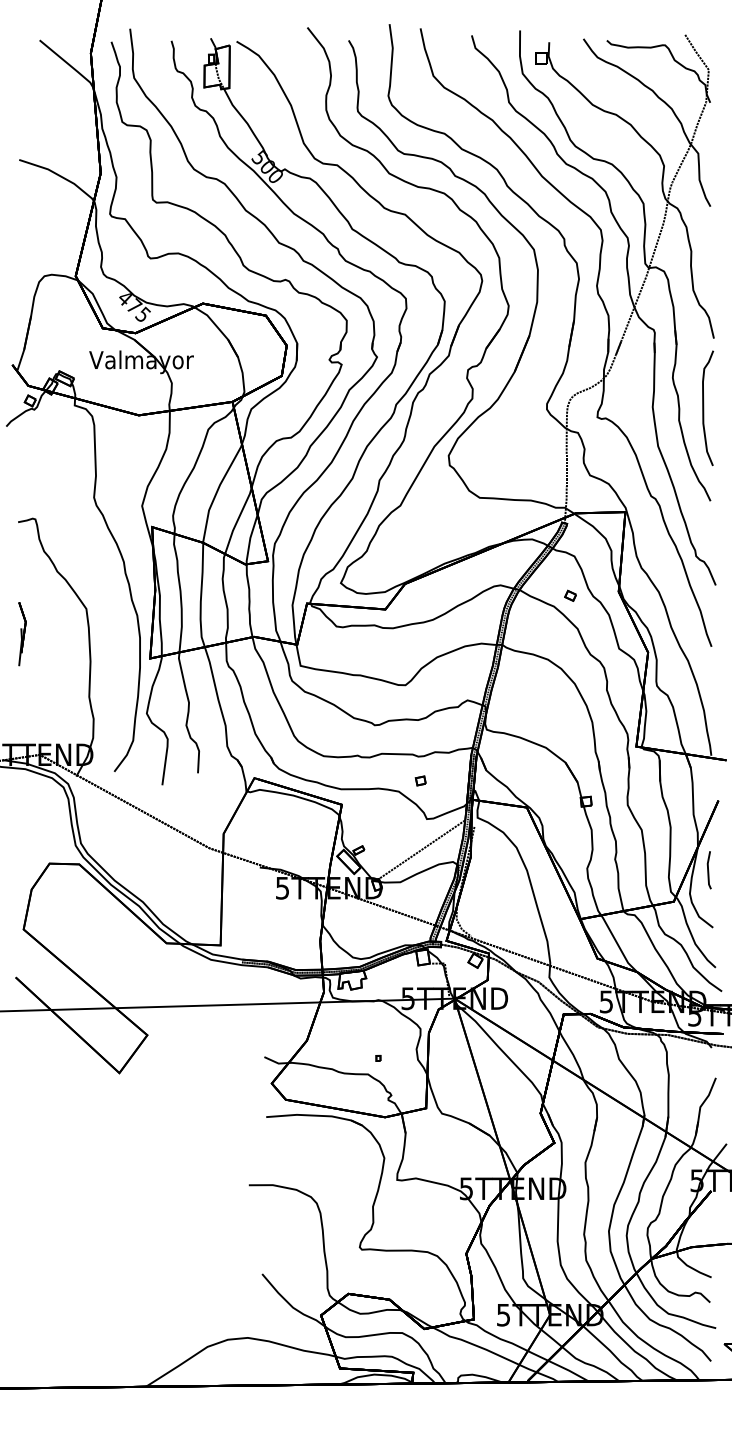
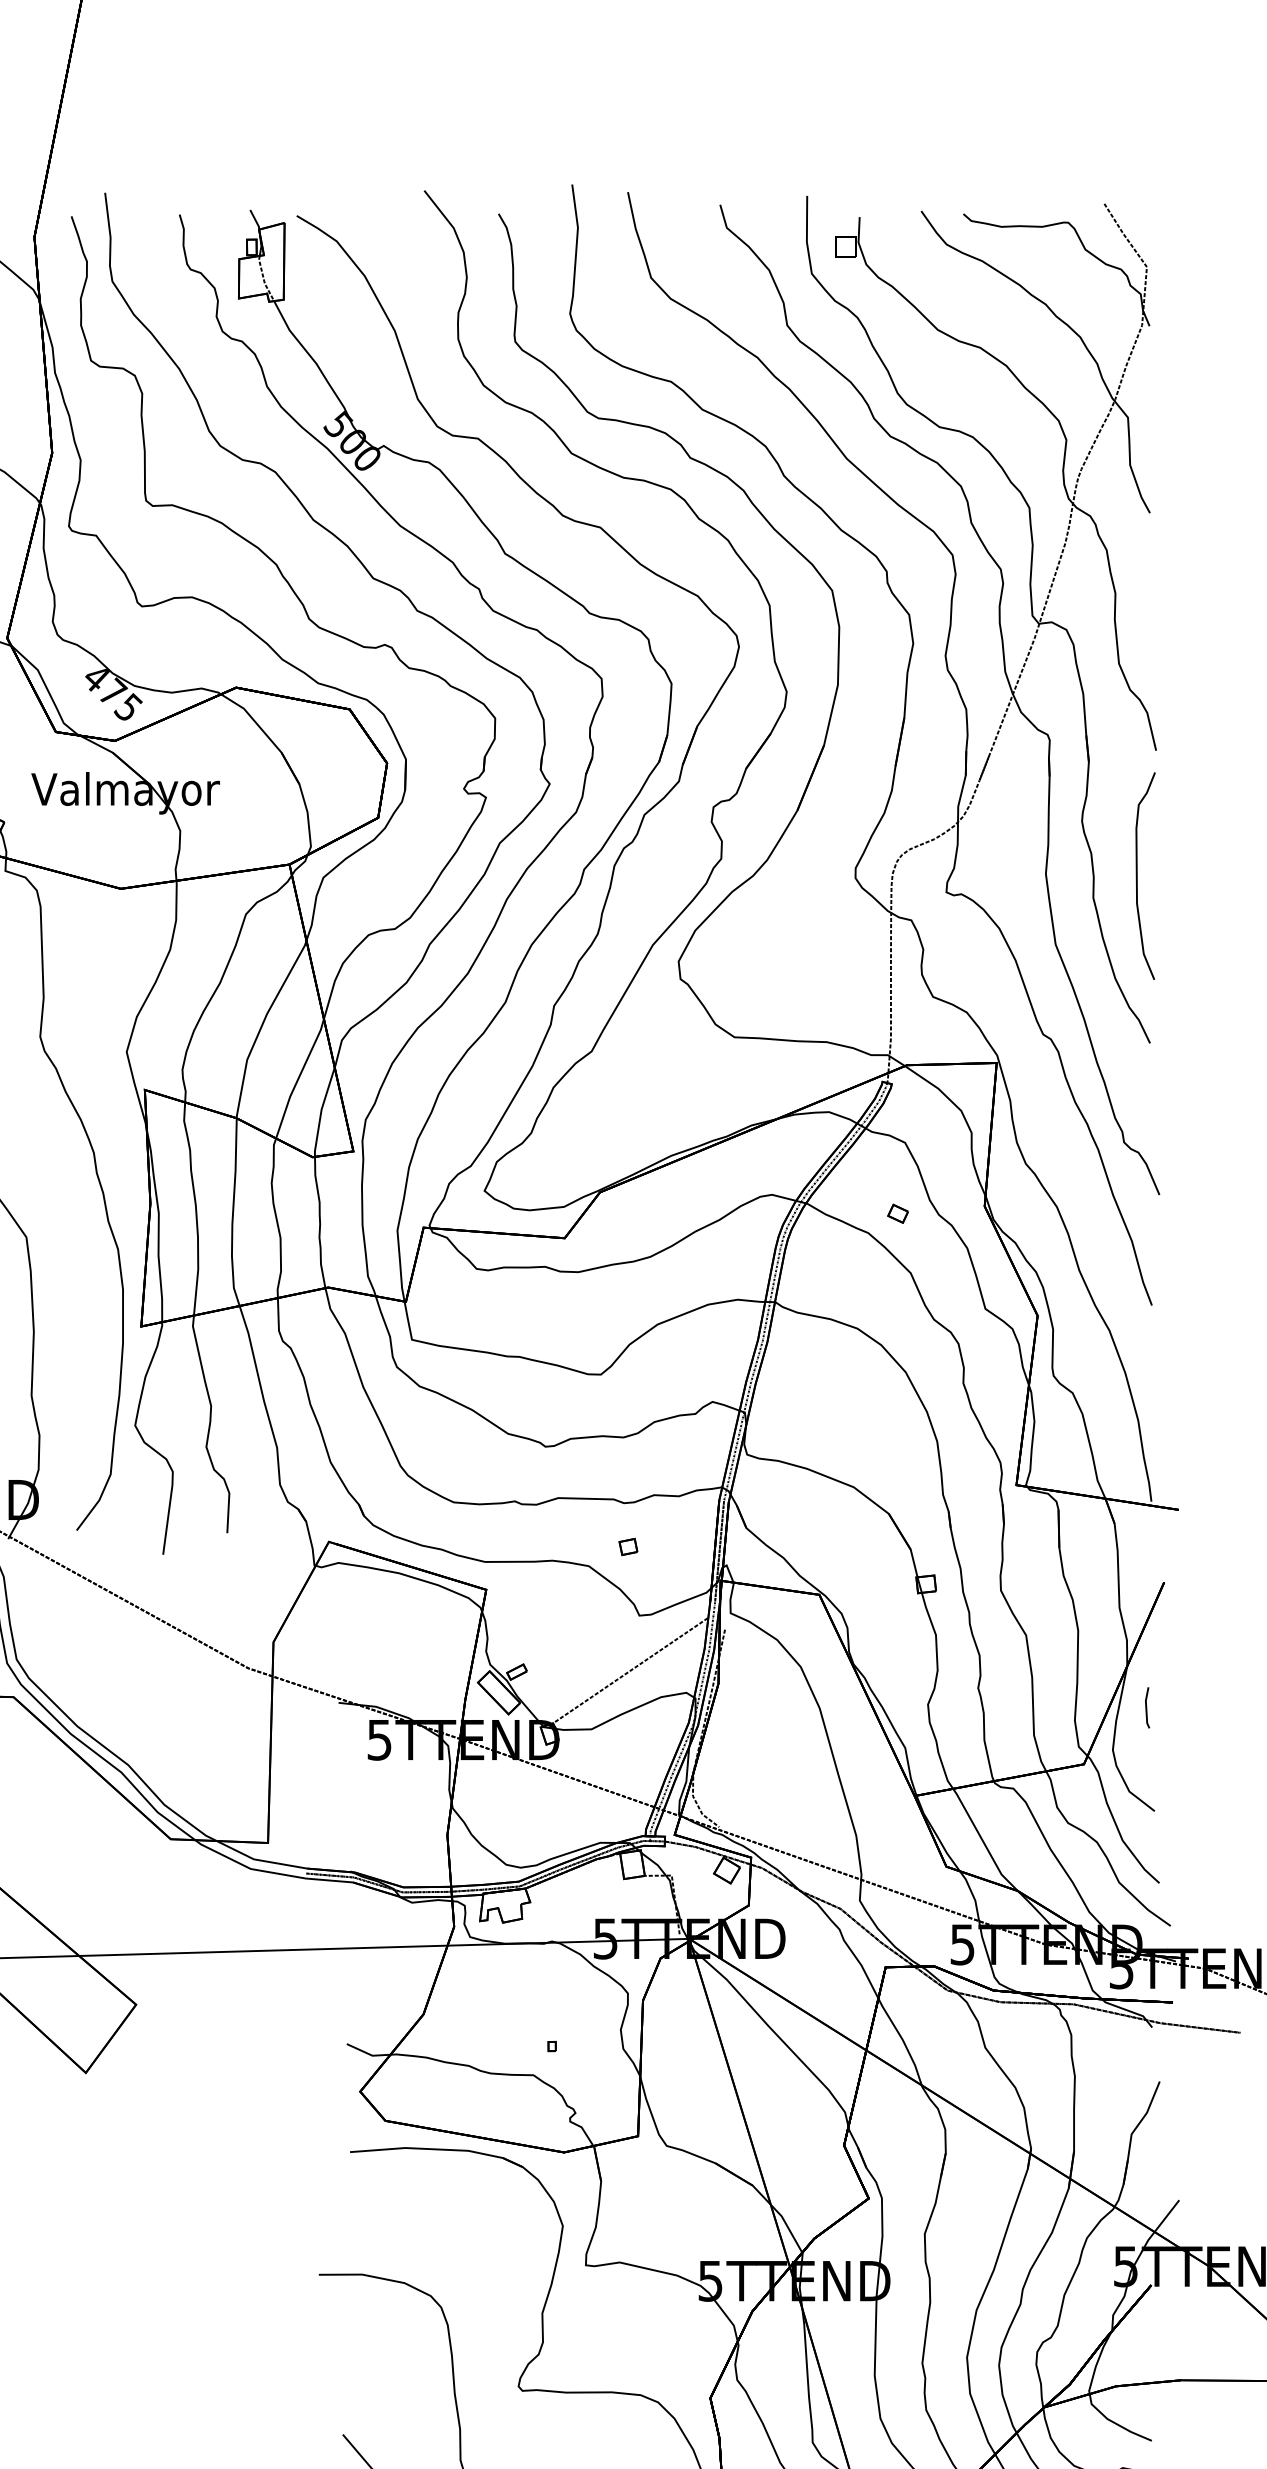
part: (708, 870) -> (1146, 1708), size x0.6

